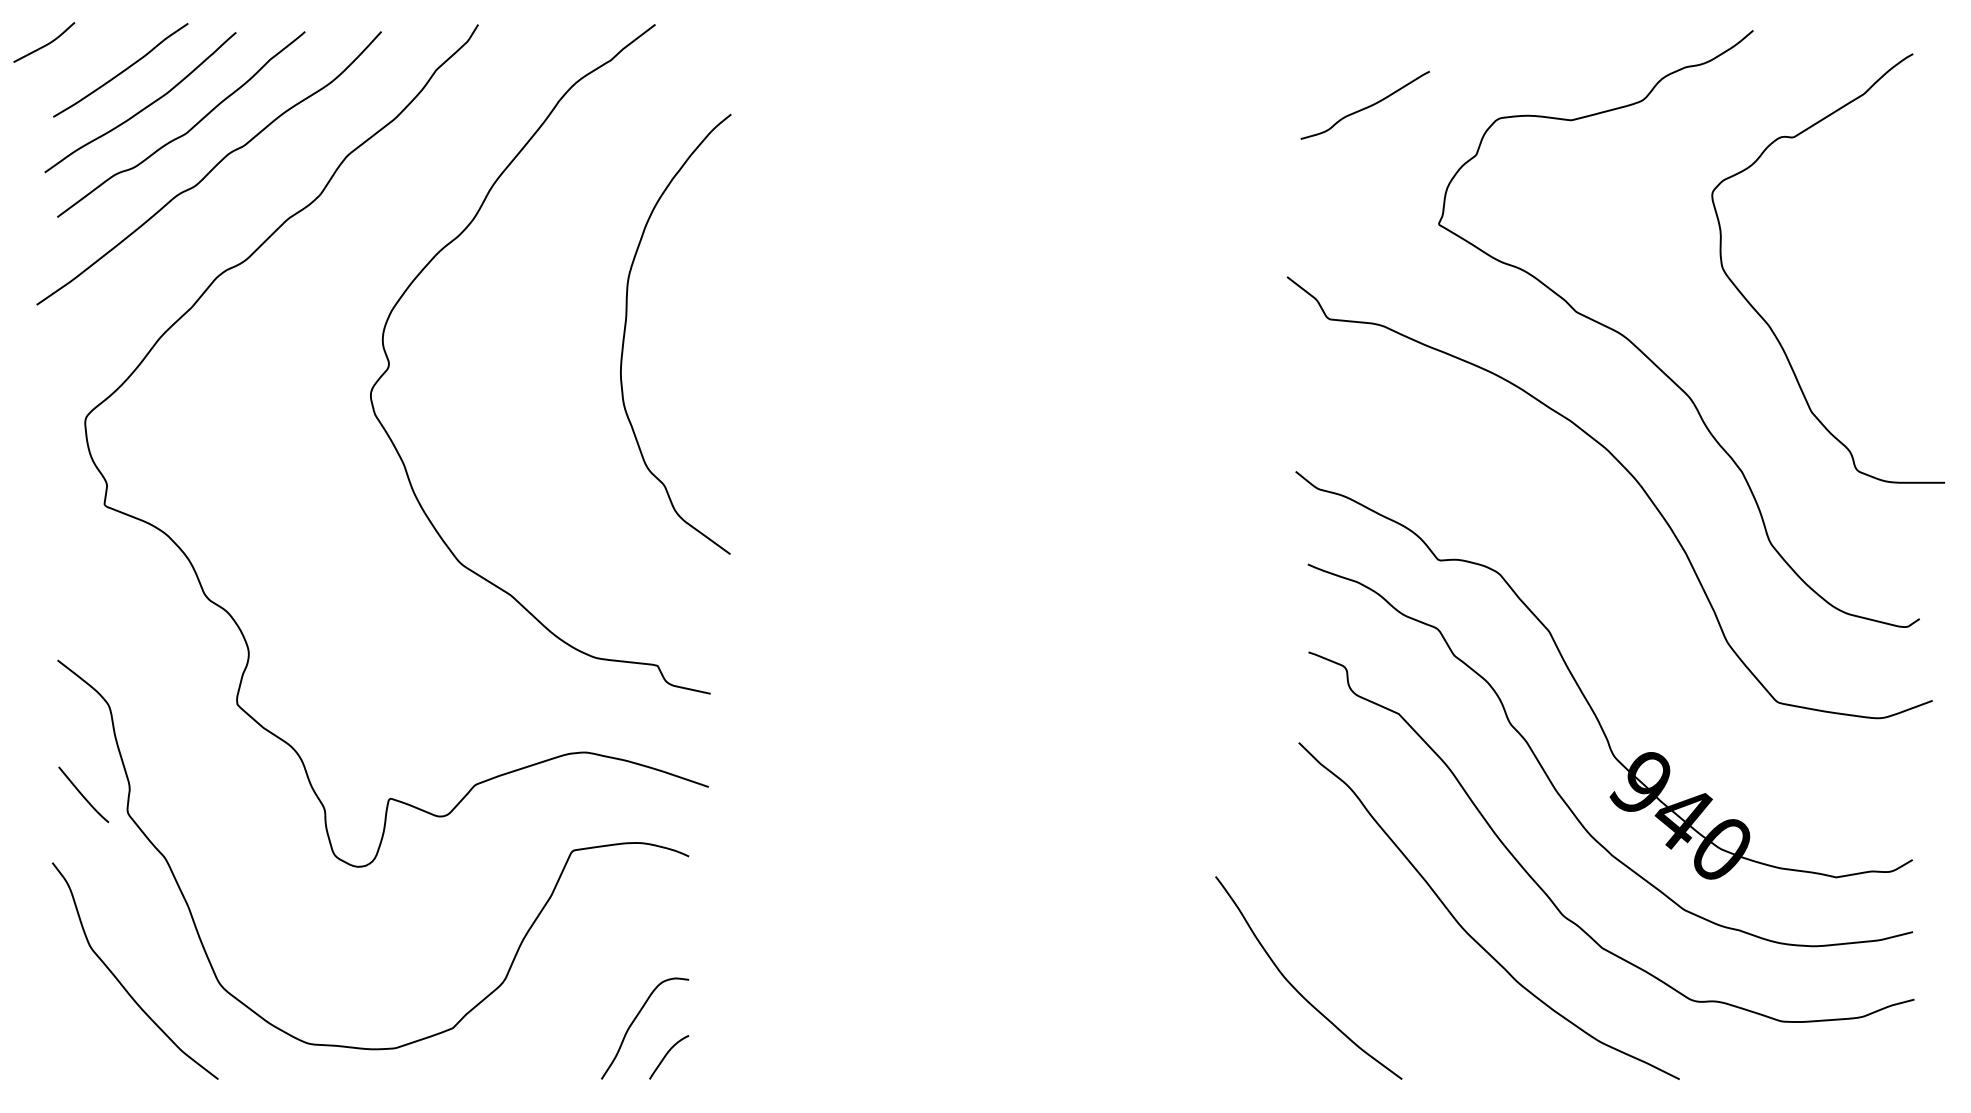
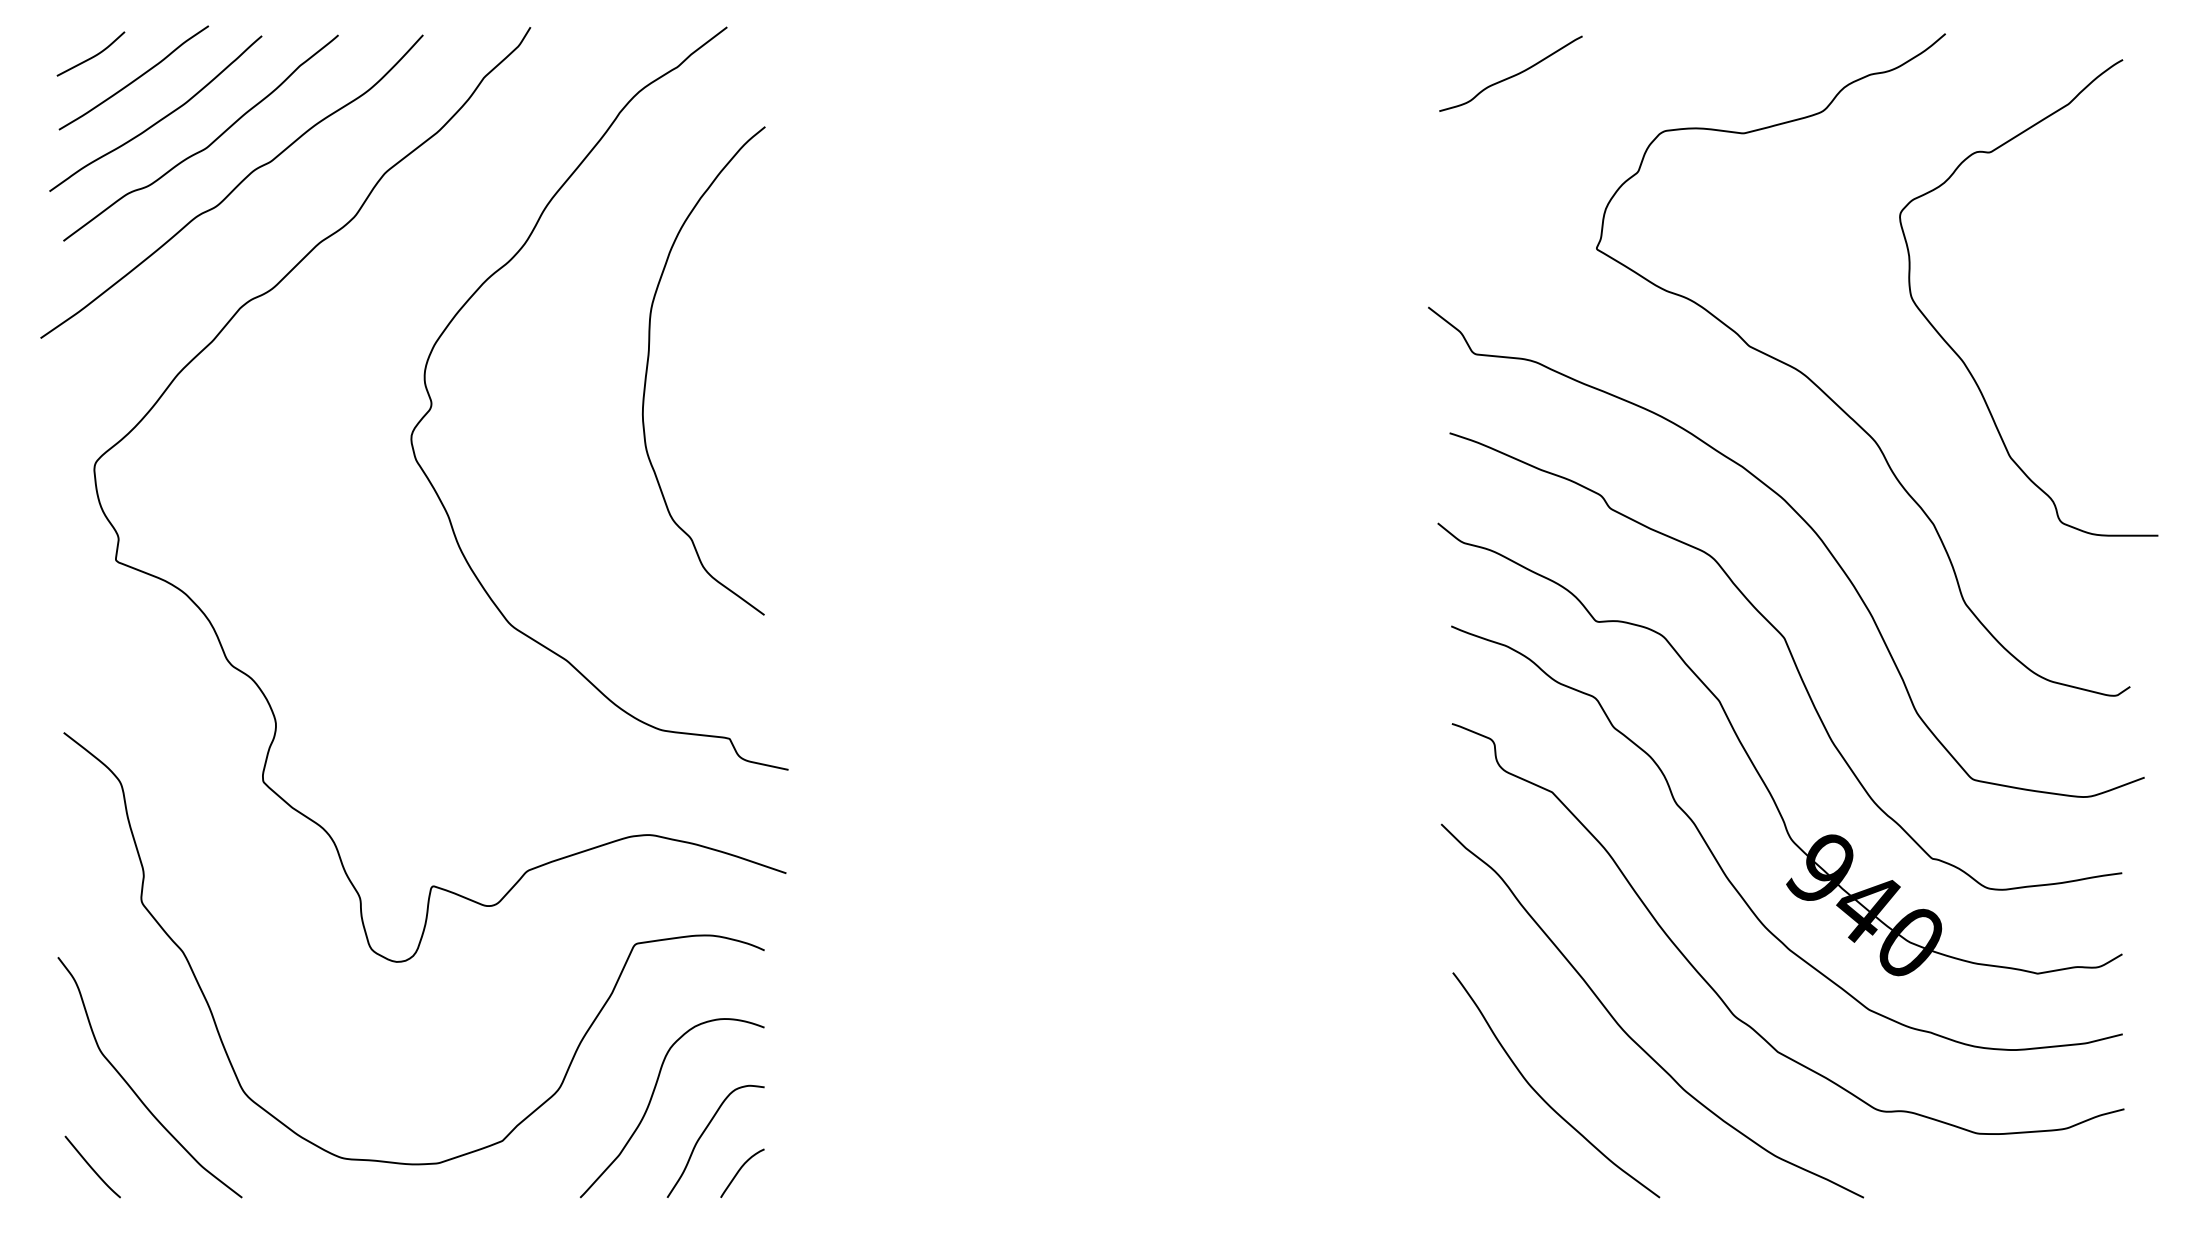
curve: (46, 43) -> (93, 55), moved
curve: (1366, 106) -> (1512, 75), moved
curve: (625, 330) -> (648, 366), moved
curve: (1615, 595) -> (1792, 660), added
curve: (82, 794) -> (91, 1166), moved
curve: (588, 989) -> (652, 1098), added
curve: (1297, 989) -> (1543, 1098), moved

